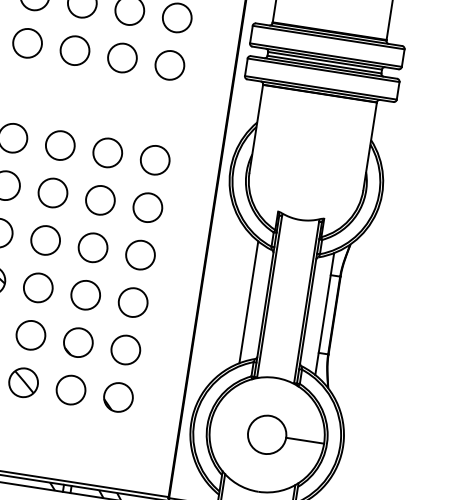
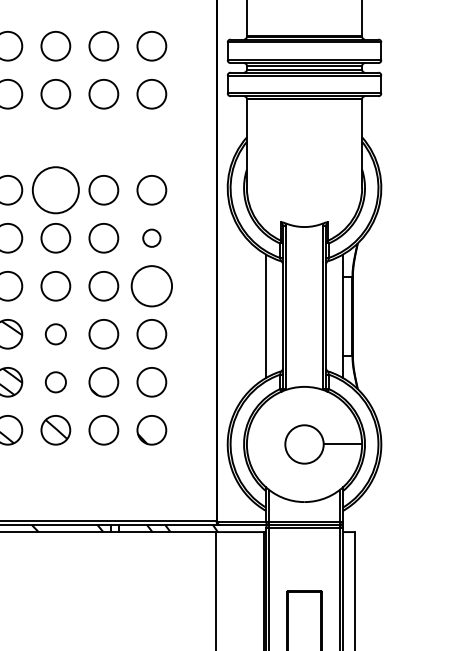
circle: (60, 144) -> (55, 189), size x1.6
circle: (147, 206) -> (151, 237), size x0.6
circle: (140, 254) -> (151, 285), size x1.4
circle: (37, 288) -> (55, 334), size x0.7
circle: (30, 335) -> (55, 382), size x0.7

